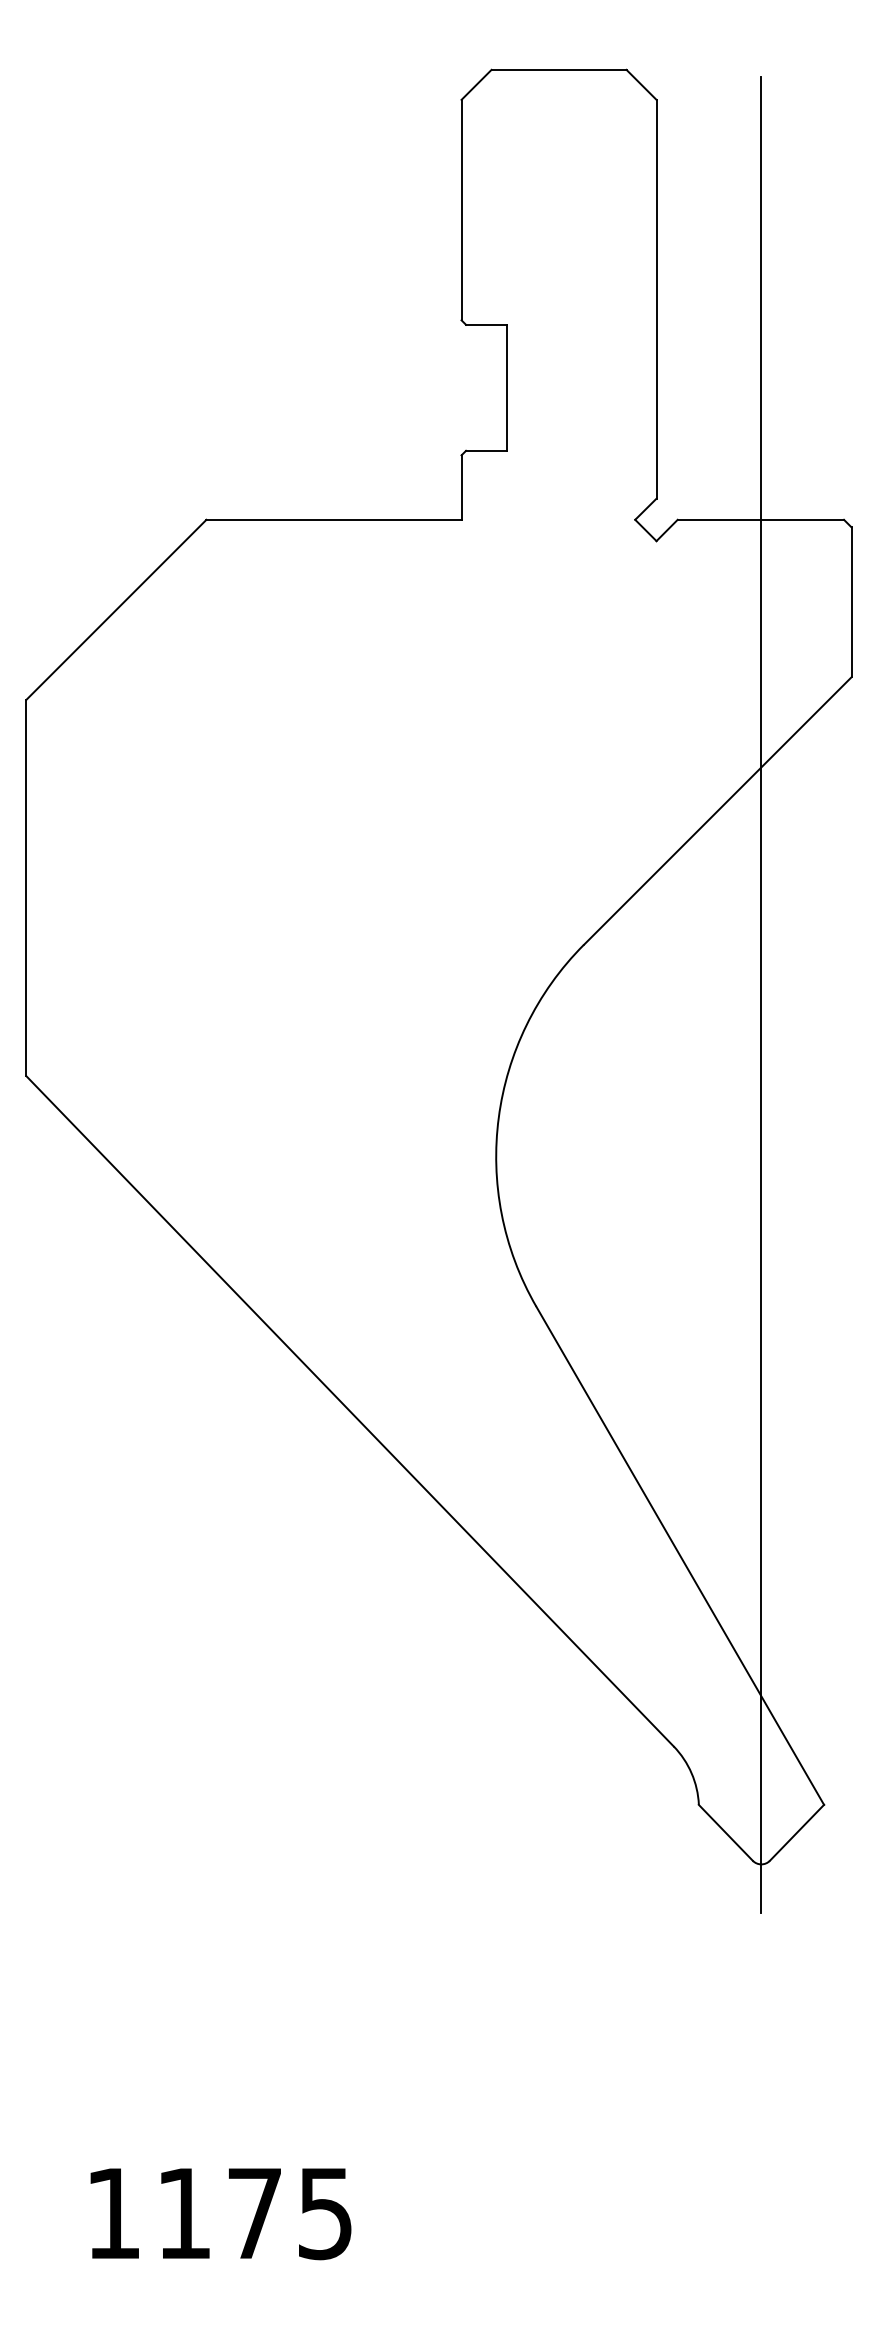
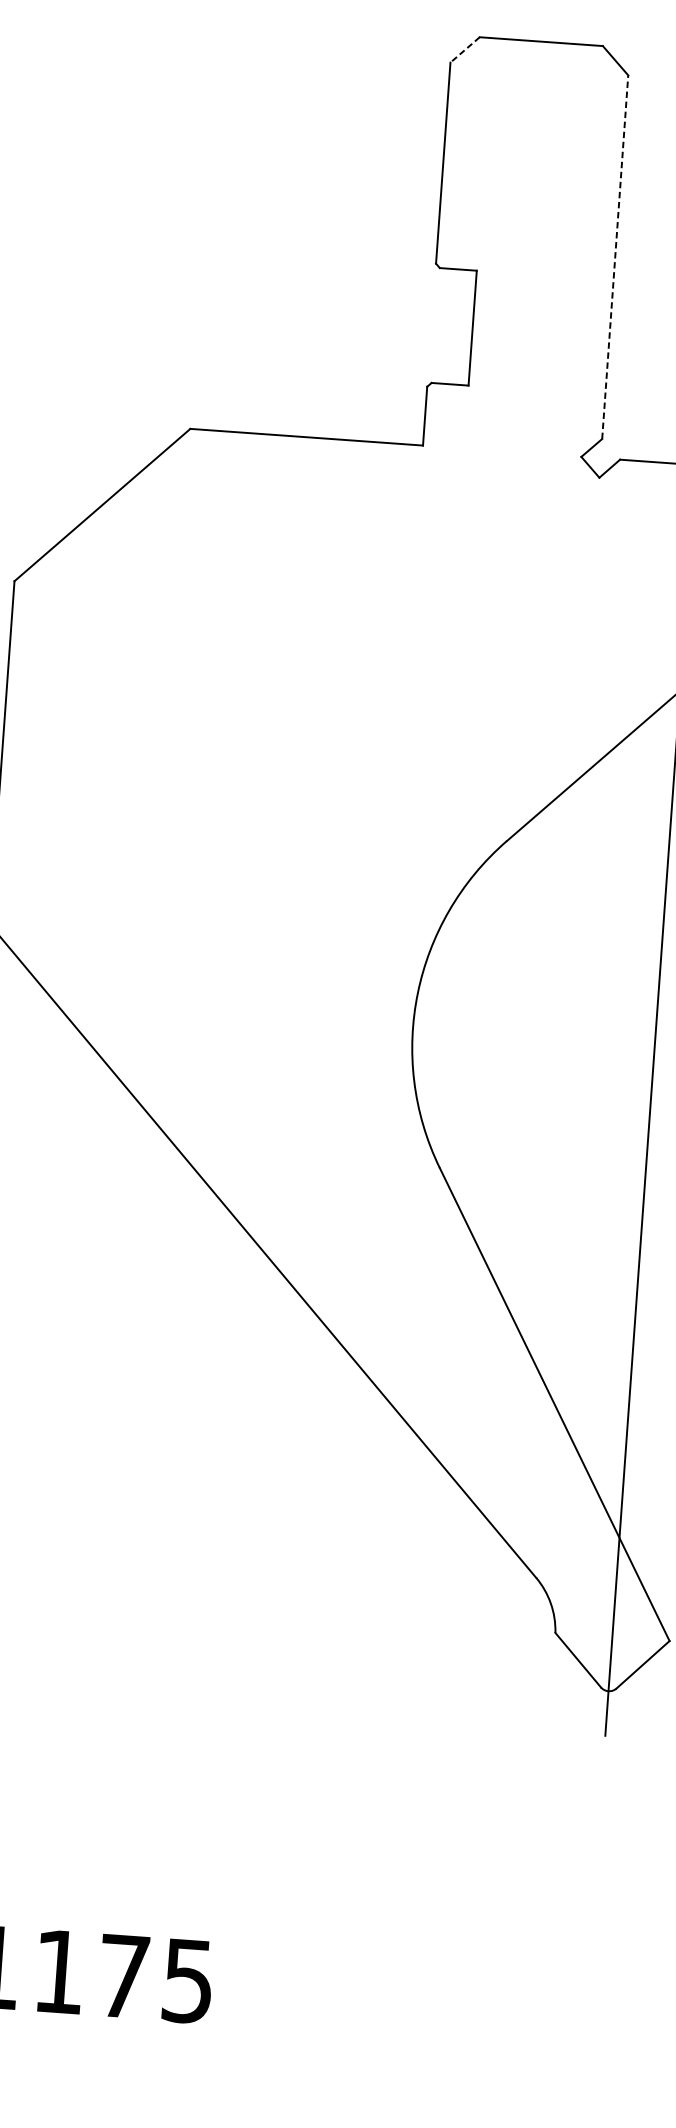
line: (476, 85) -> (465, 50), solid -> dashed
line: (656, 298) -> (615, 256), solid -> dashed

